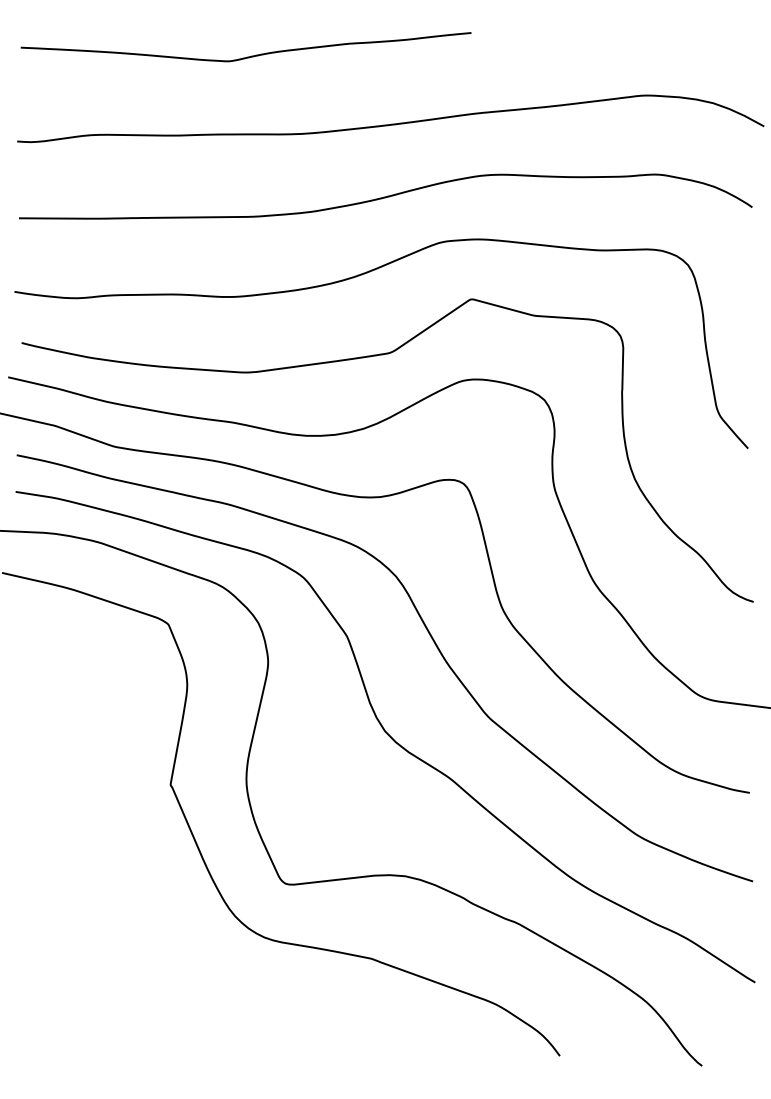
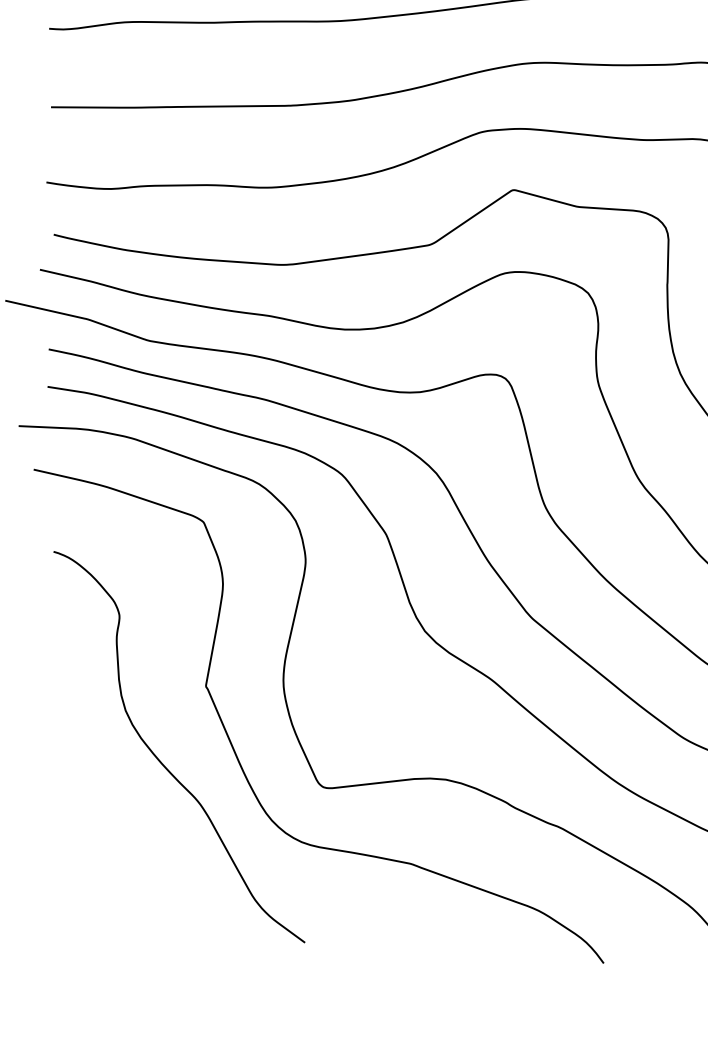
curve: (126, 857) -> (160, 760), added

